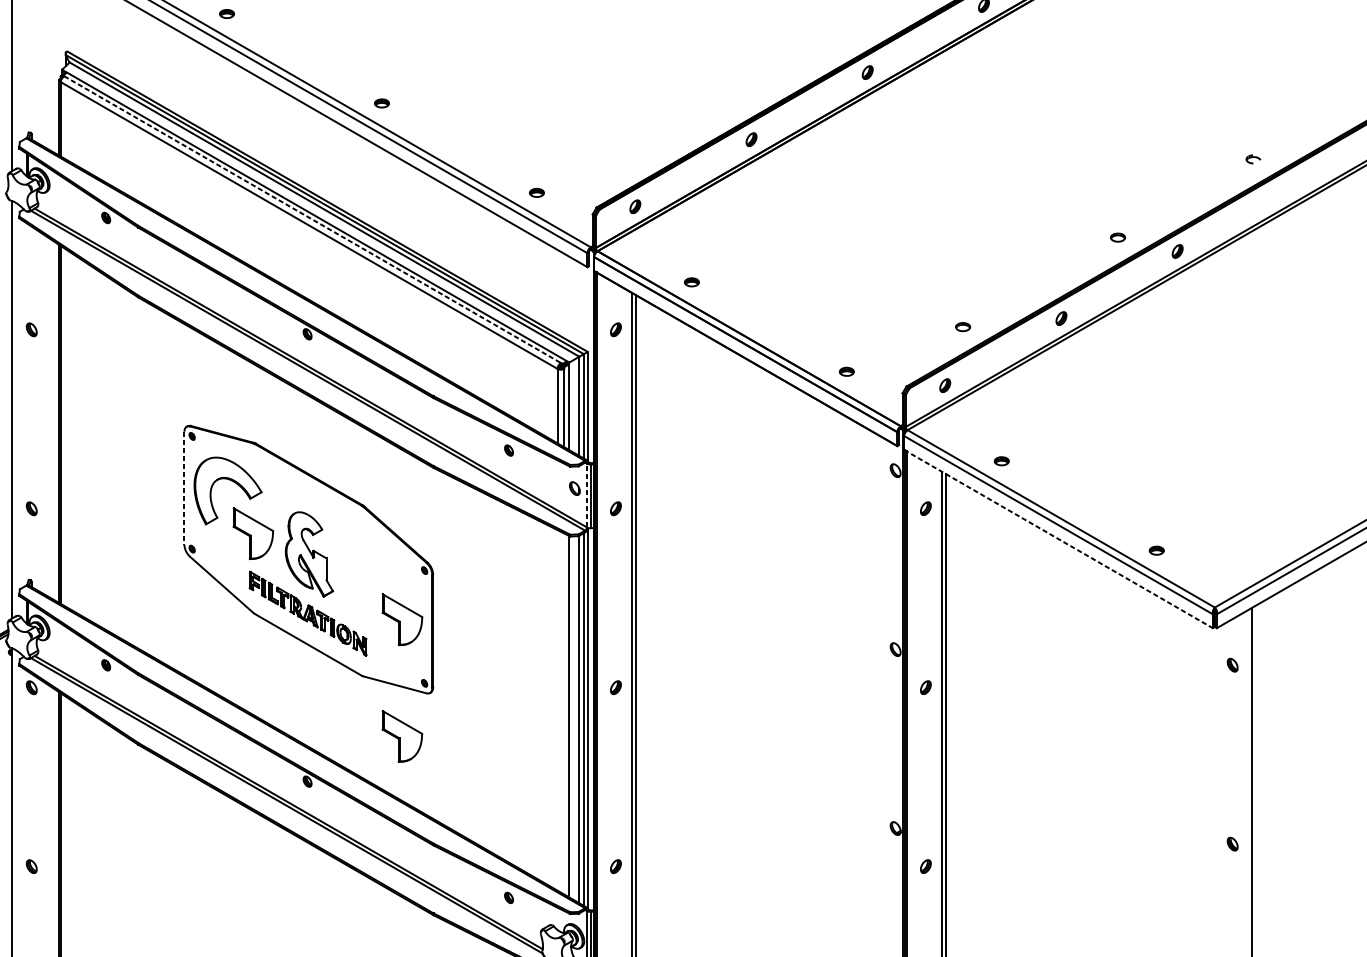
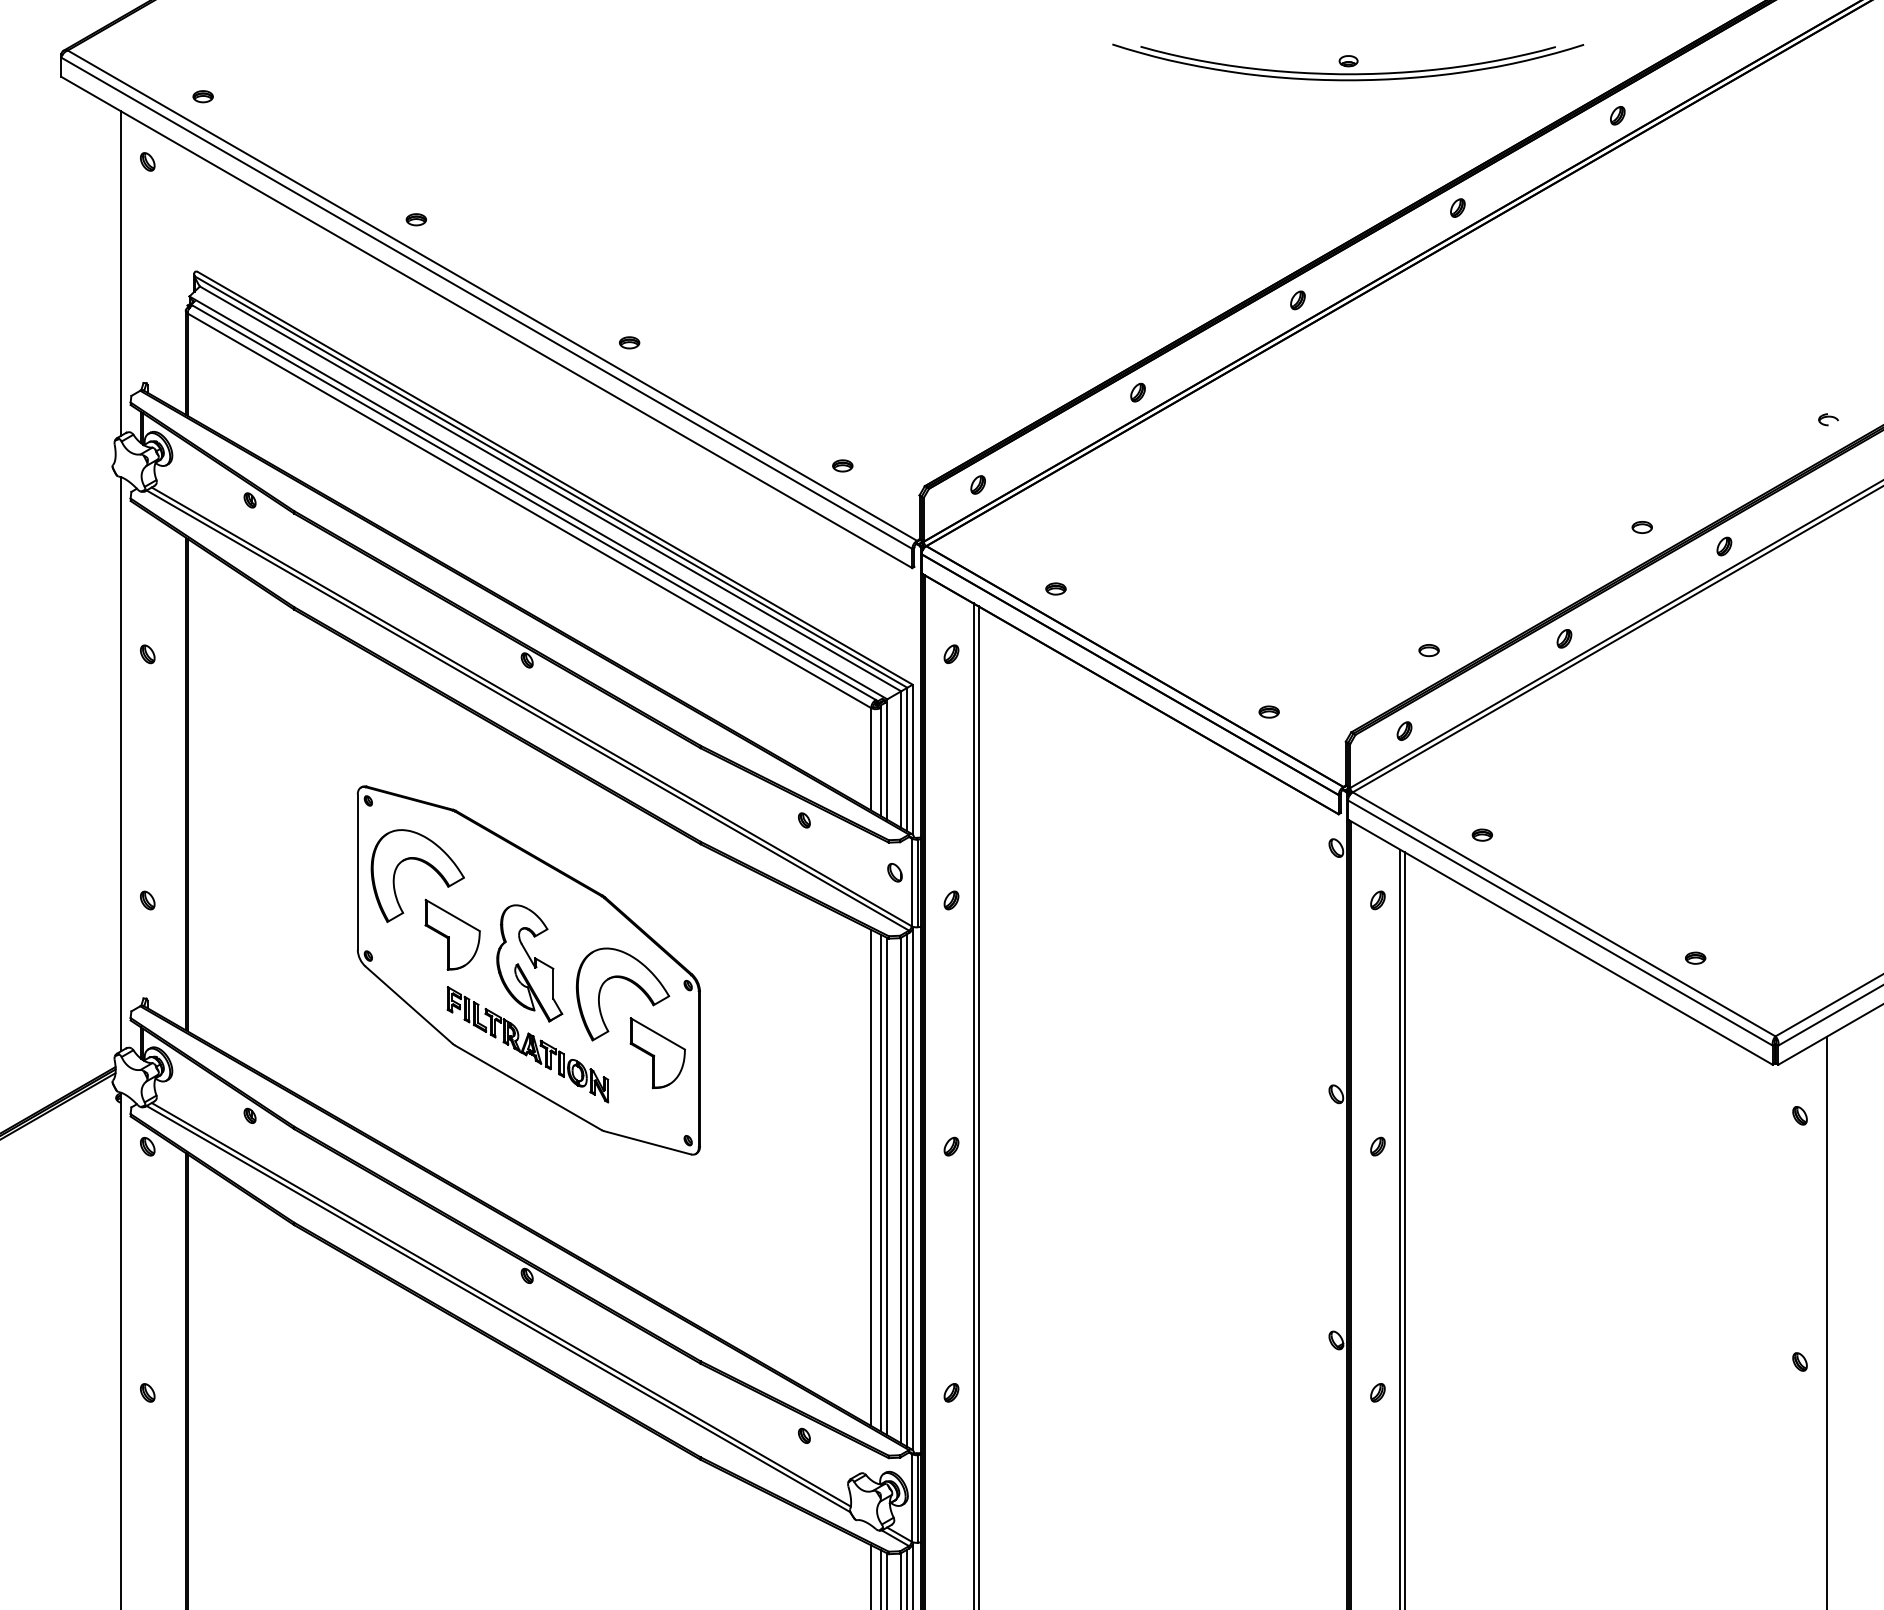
line: (312, 219) -> (534, 502), dashed -> solid
line: (184, 488) -> (357, 872), dashed -> solid
line: (586, 495) -> (911, 882), dashed -> solid
line: (1058, 539) -> (1560, 942), dashed -> solid
part: (381, 567) -> (628, 981), added
line: (557, 710) -> (871, 1177), added
line: (564, 713) -> (880, 1182), added
part: (402, 736) -> (657, 1213), removed

